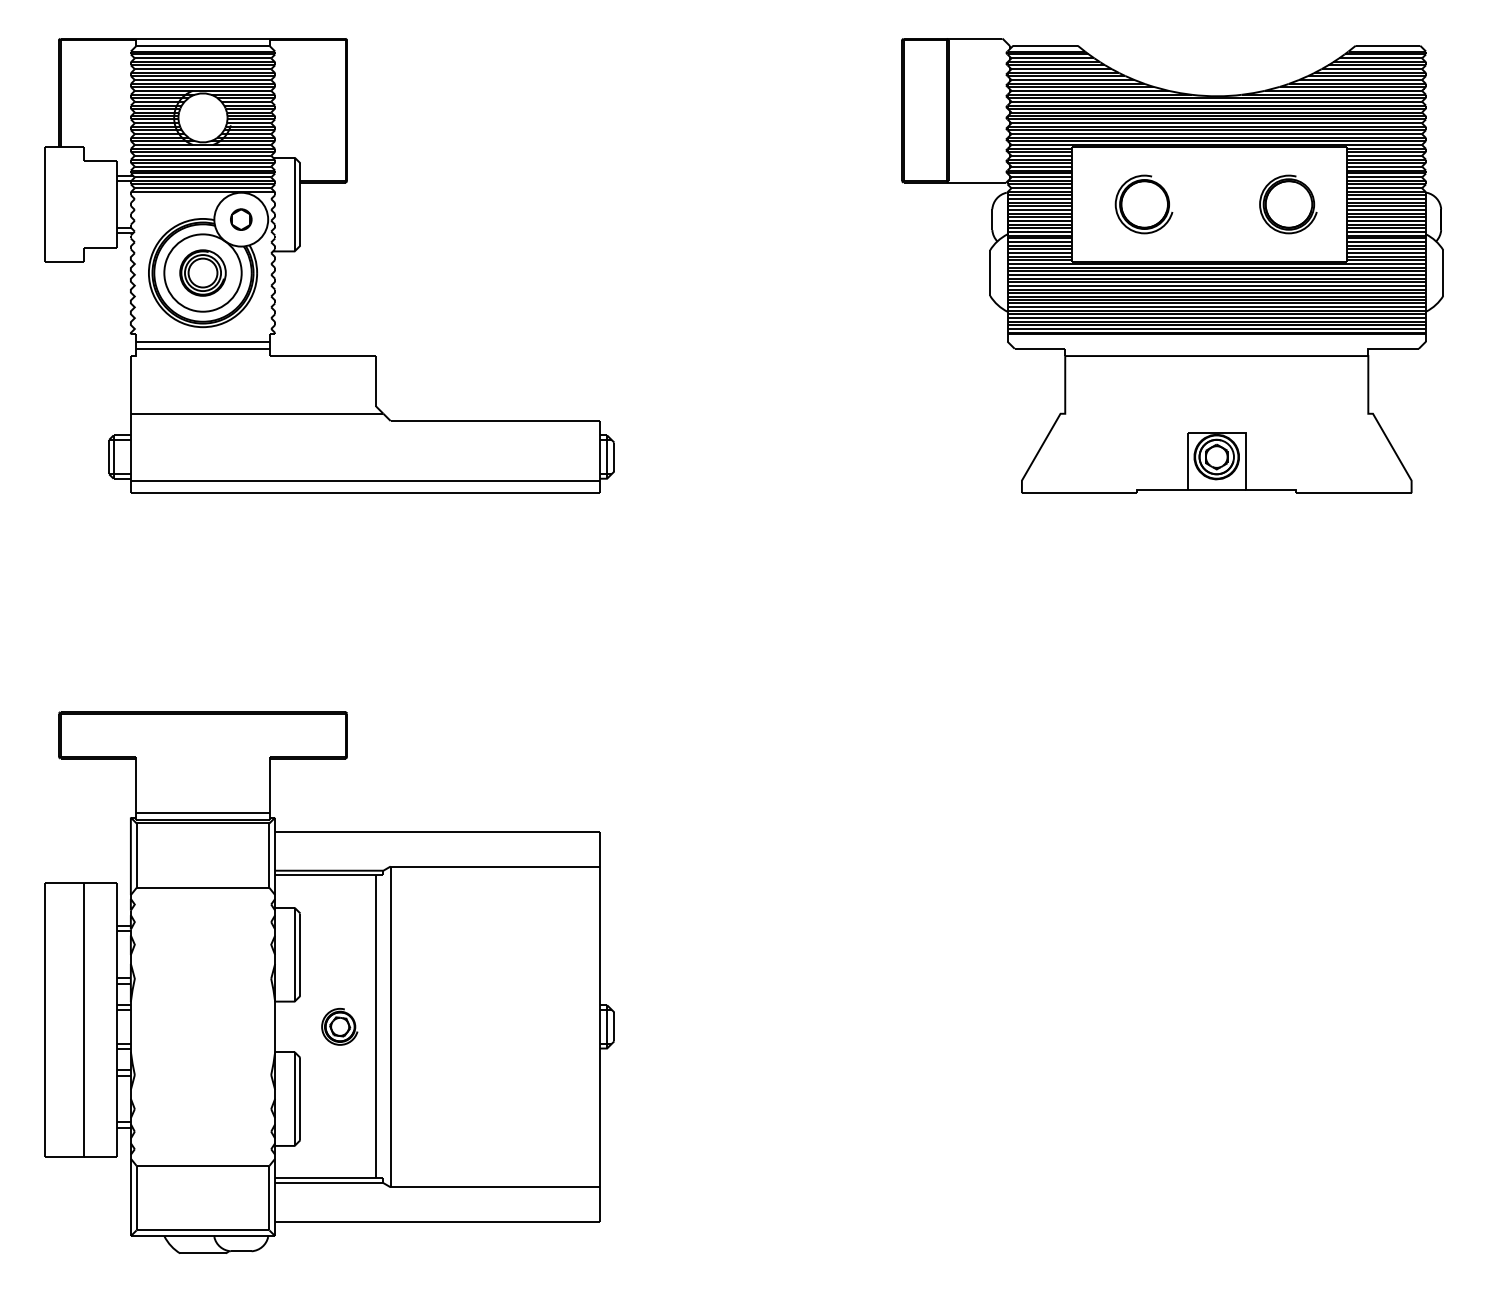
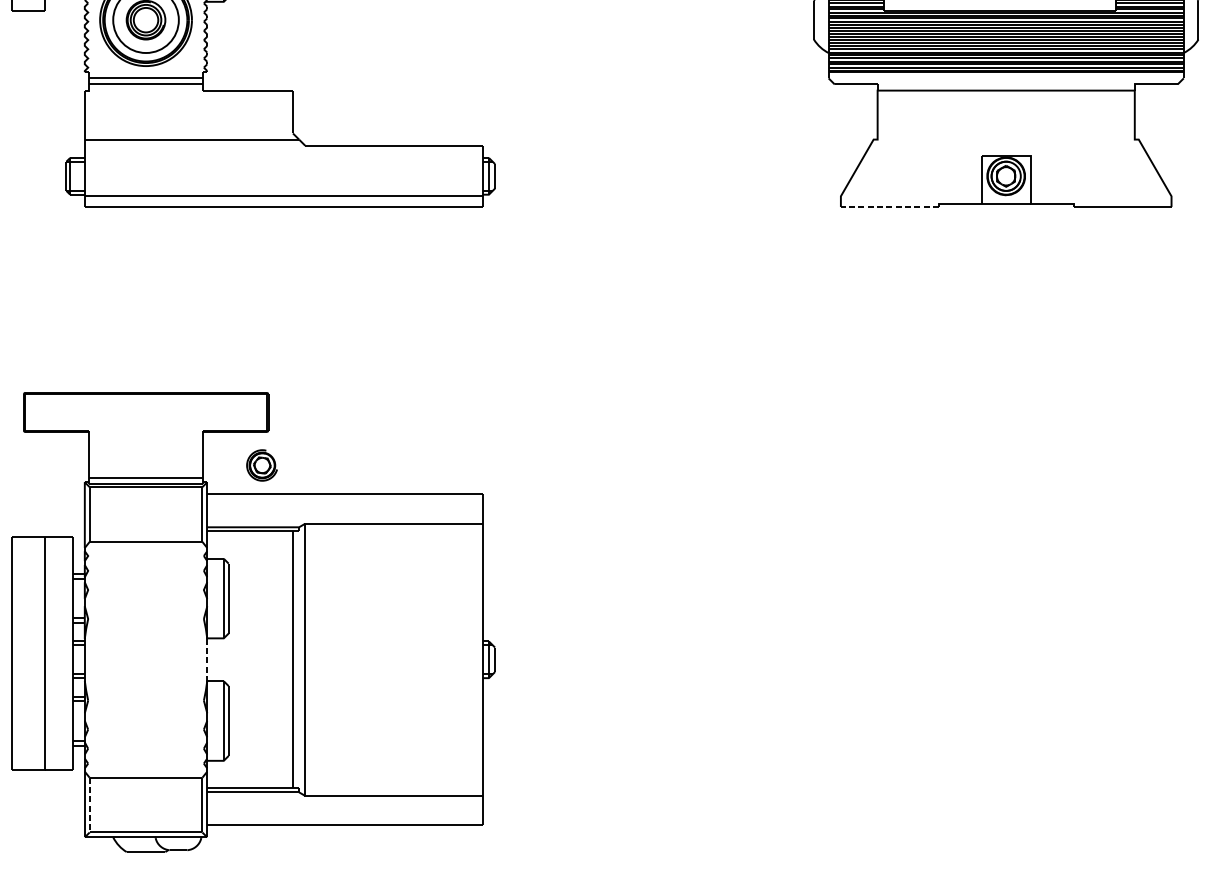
line: (1079, 493) -> (889, 207), solid -> dashed
line: (275, 1026) -> (207, 659), solid -> dashed
part: (339, 1026) -> (261, 465), moved
line: (136, 1198) -> (89, 805), solid -> dashed

